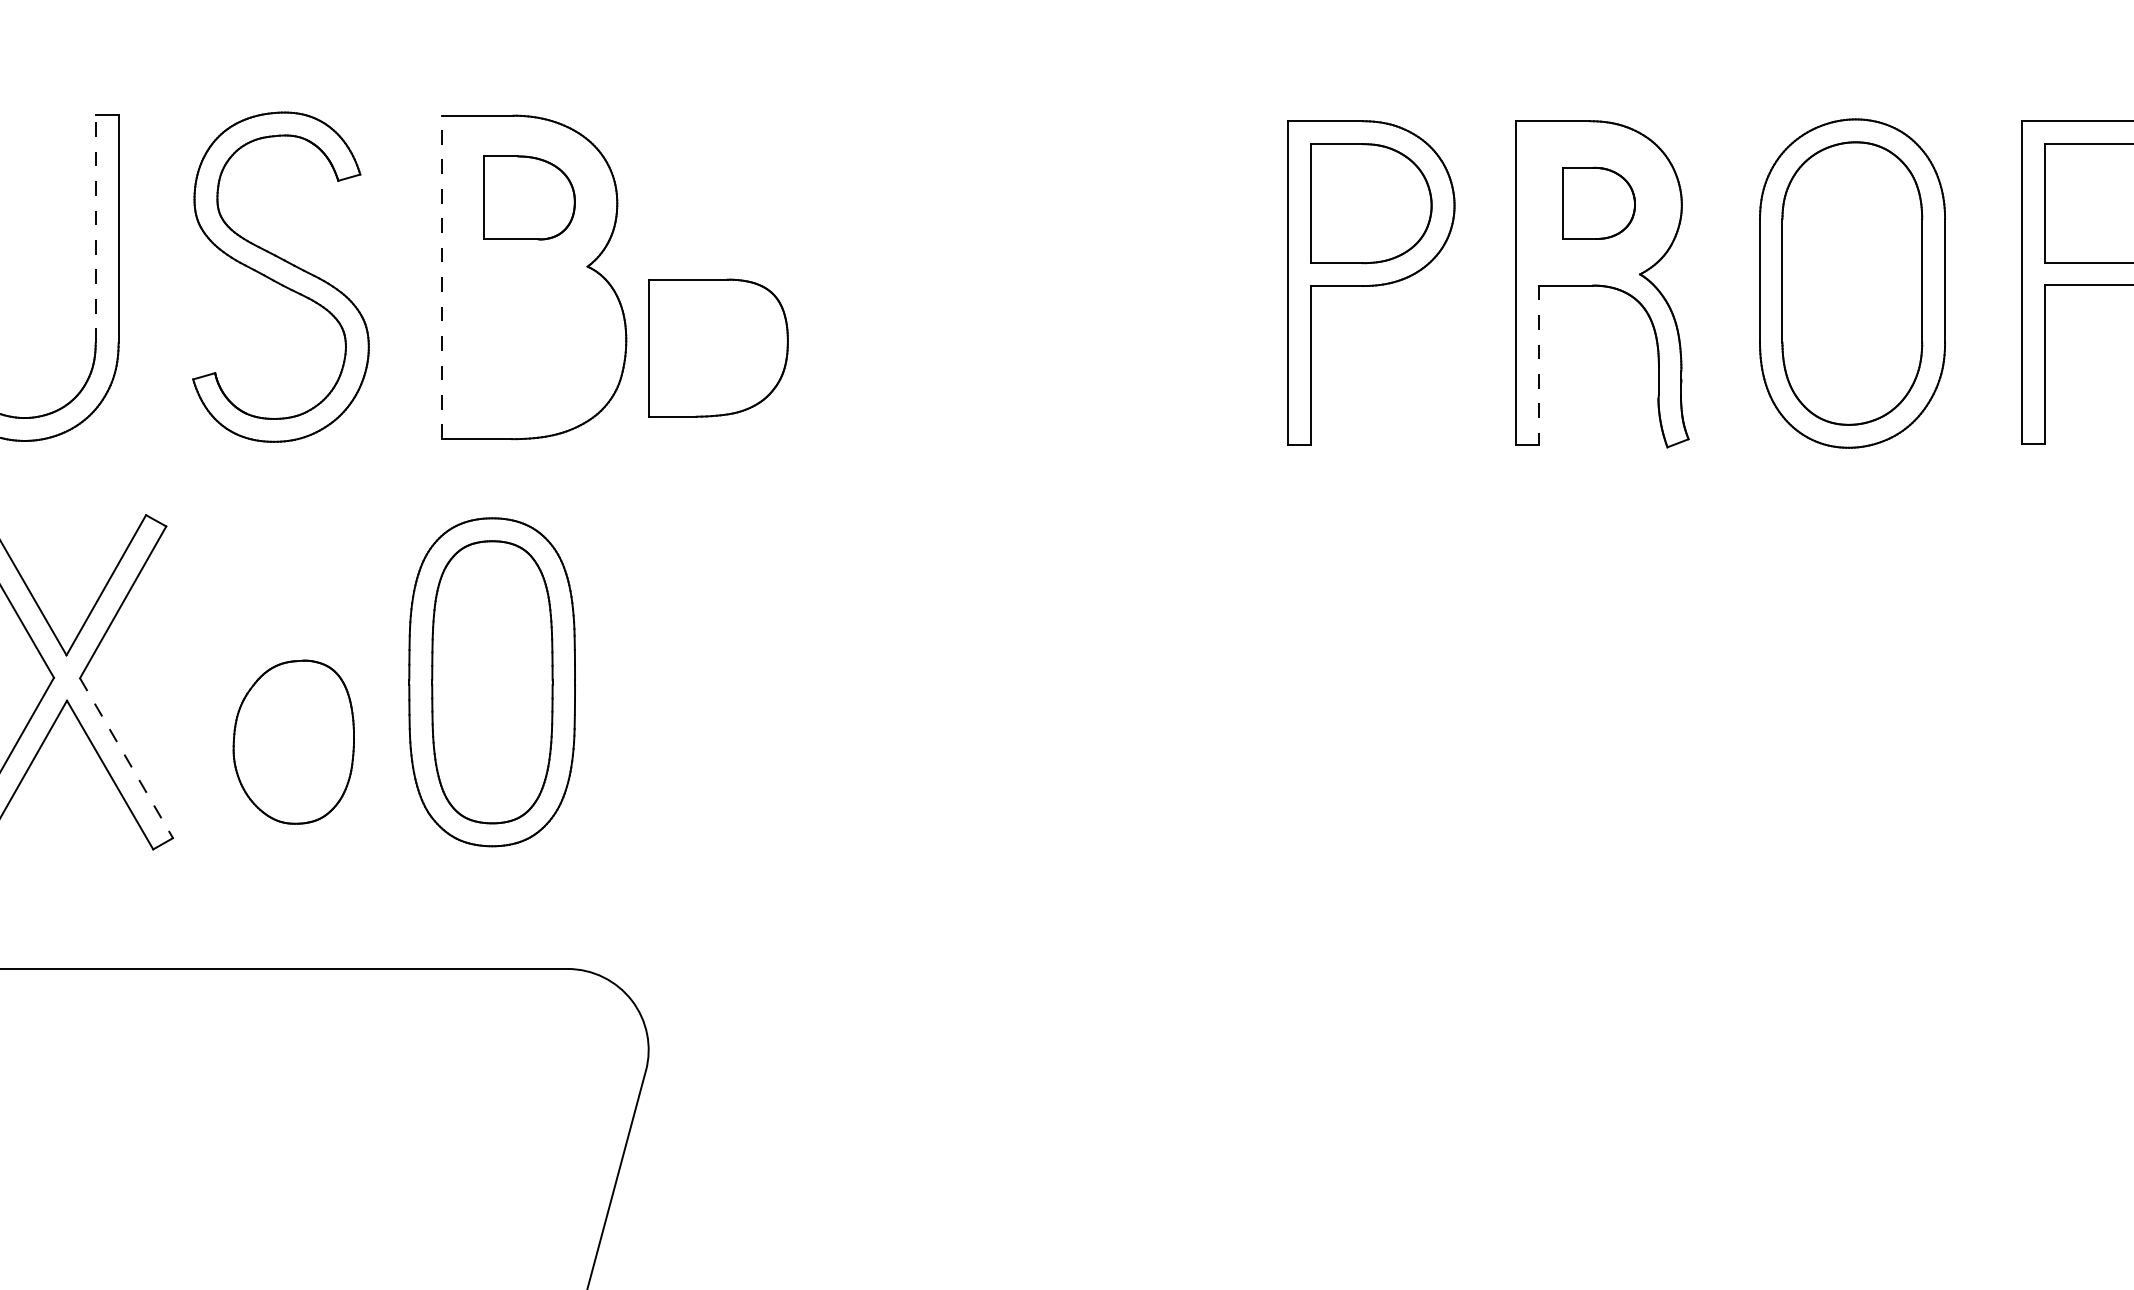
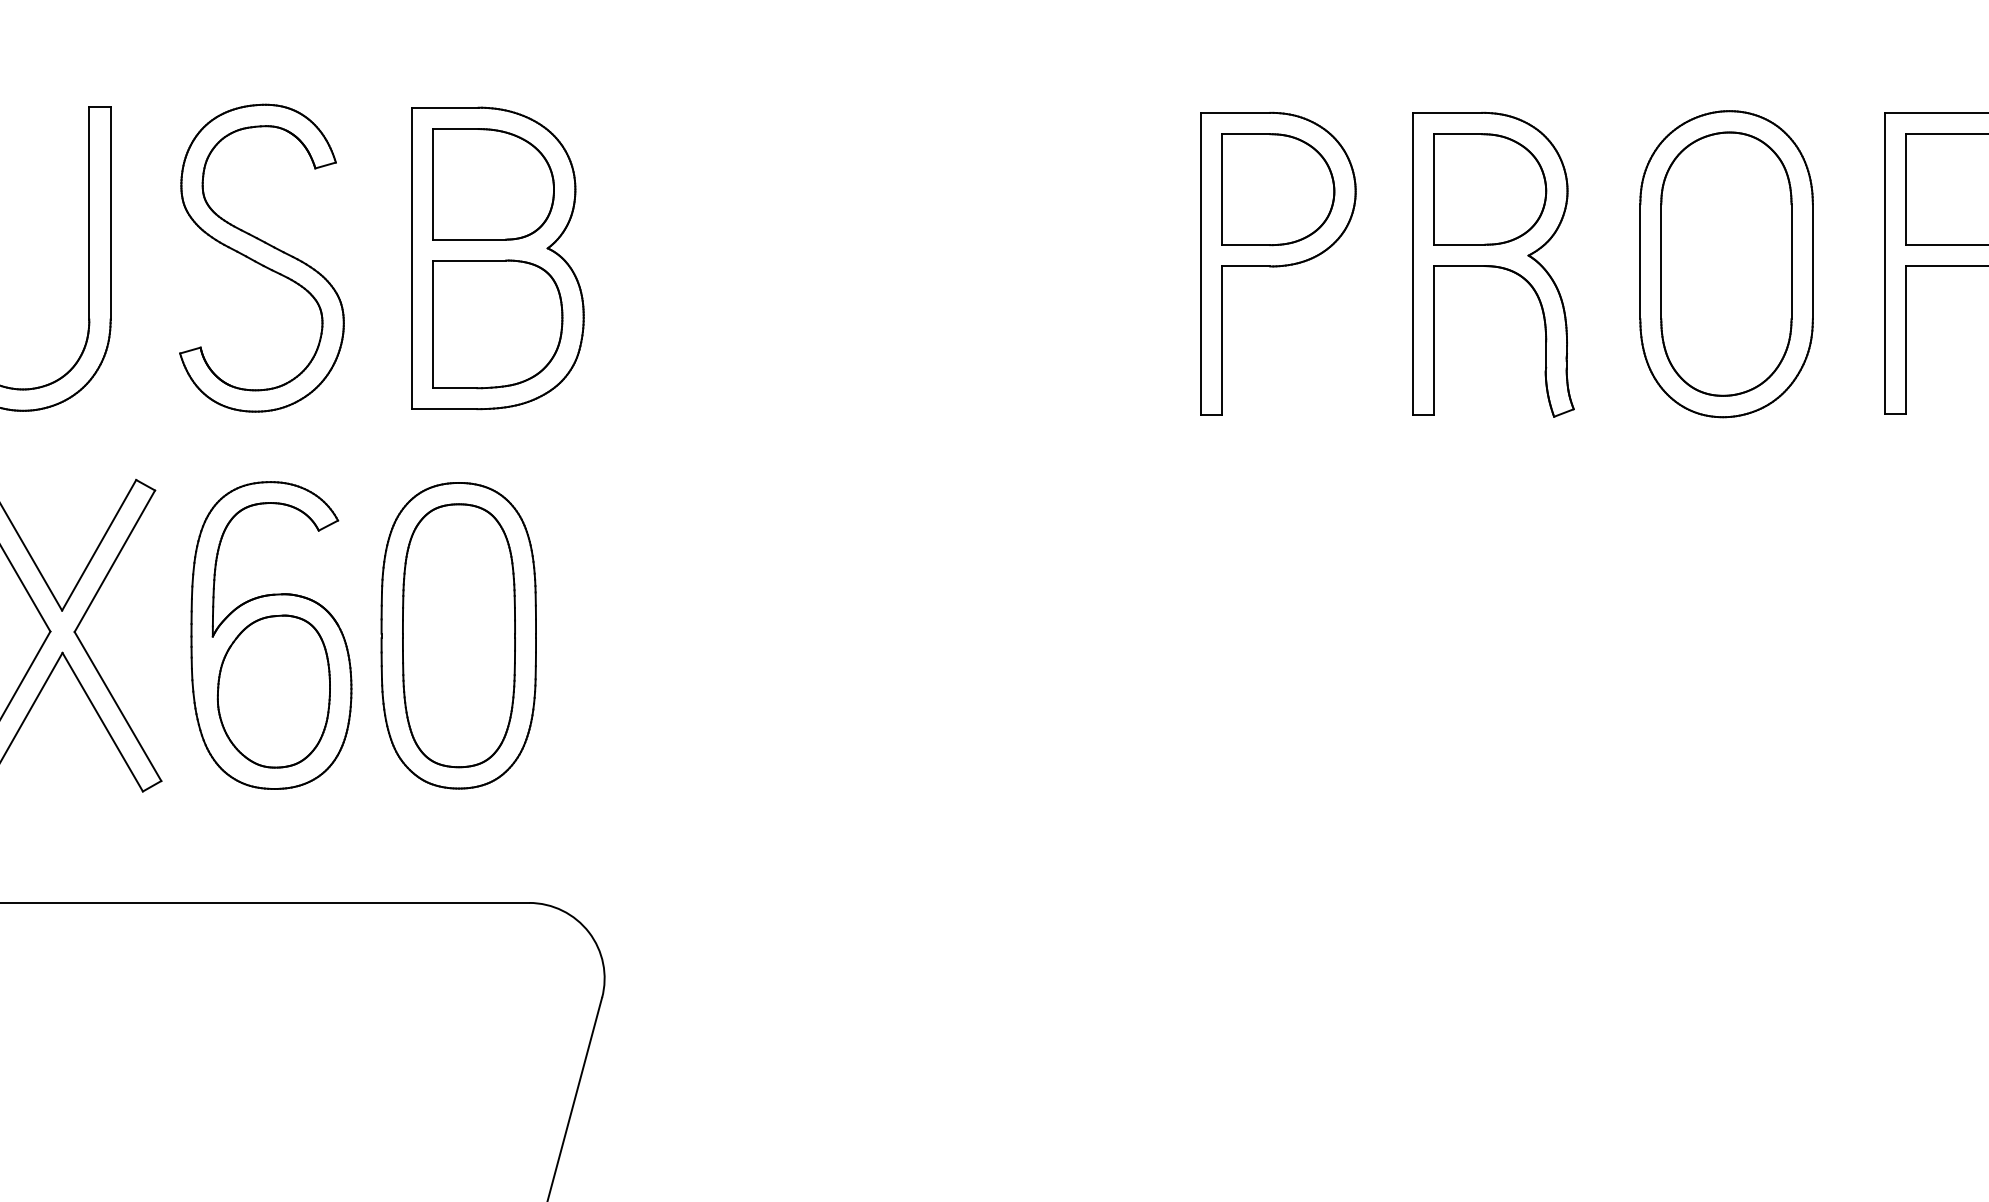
part: (529, 198) -> (493, 184), size x1.43
part: (1599, 203) -> (1490, 189), size x1.67
line: (95, 228) -> (89, 212), dashed -> solid
line: (441, 277) -> (411, 258), dashed -> solid
part: (718, 348) -> (497, 324), moved
line: (1538, 365) -> (1433, 340), dashed -> solid
part: (291, 682) -> (271, 635), added
line: (127, 758) -> (118, 706), dashed -> solid

